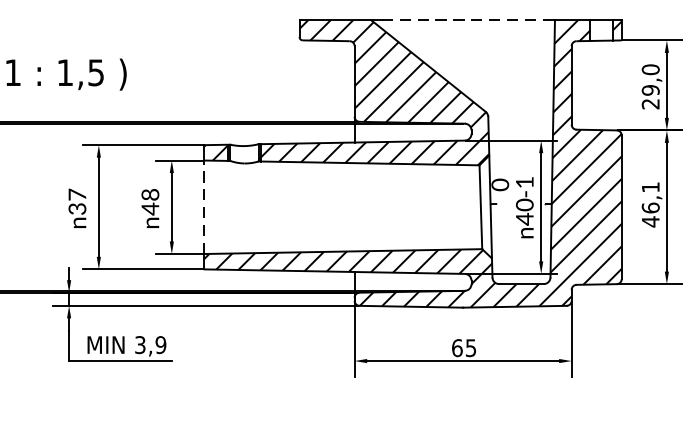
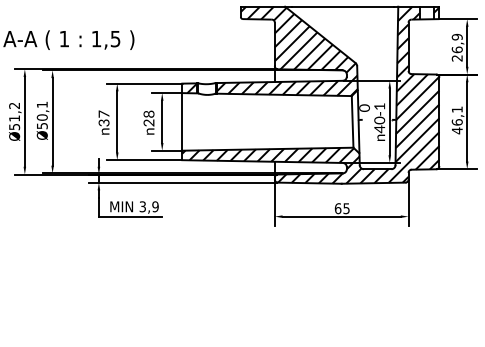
line: (466, 19) -> (343, 6), dashed -> solid
text: (649, 80) -> (456, 43), 29,0 -> 26,9
line: (204, 206) -> (182, 121), dashed -> solid
text: (149, 208) -> (148, 122), 48 -> 28

